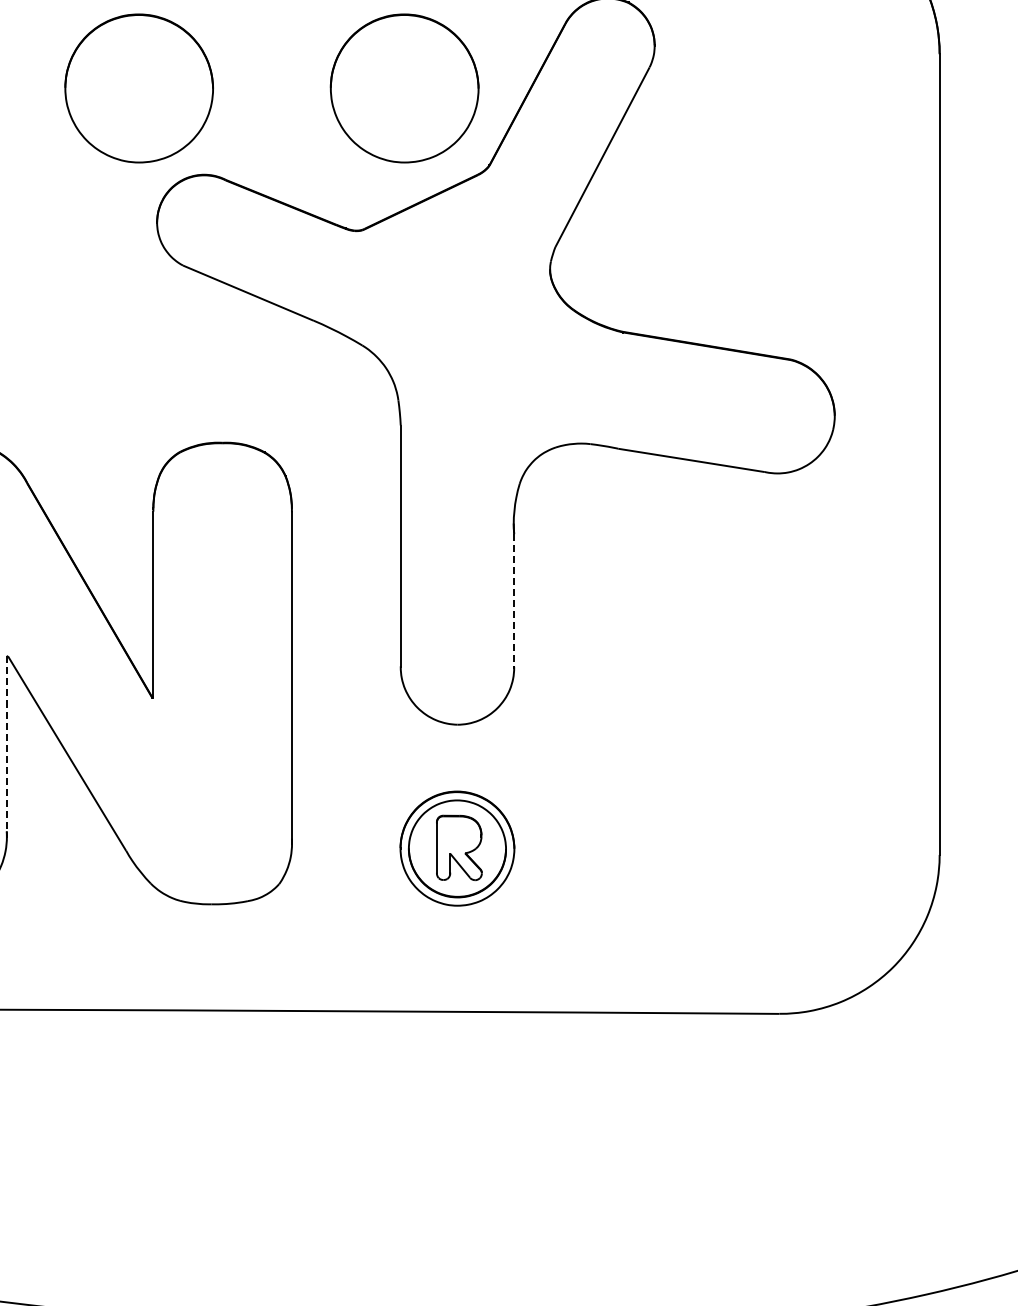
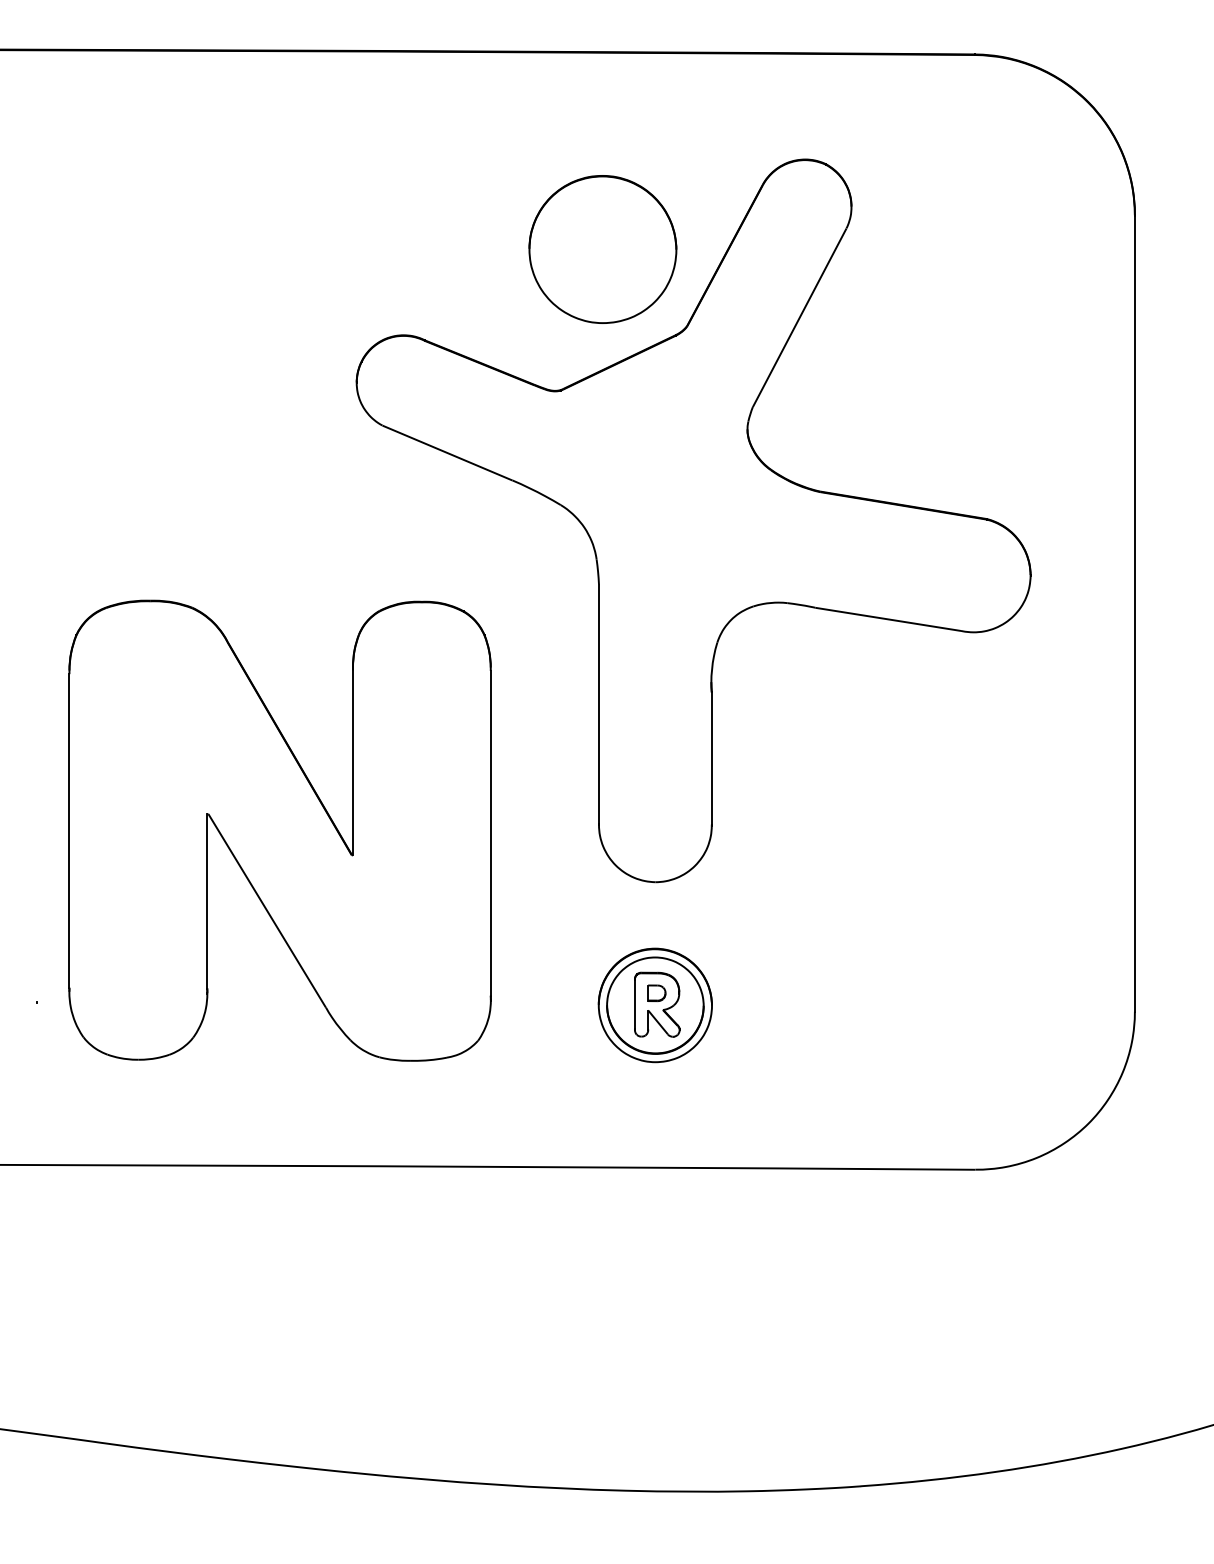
part: (138, 88) -> (338, 249), removed
line: (513, 601) -> (711, 759), dashed -> solid
line: (7, 744) -> (207, 901), dashed -> solid
part: (458, 836) -> (656, 993), added

